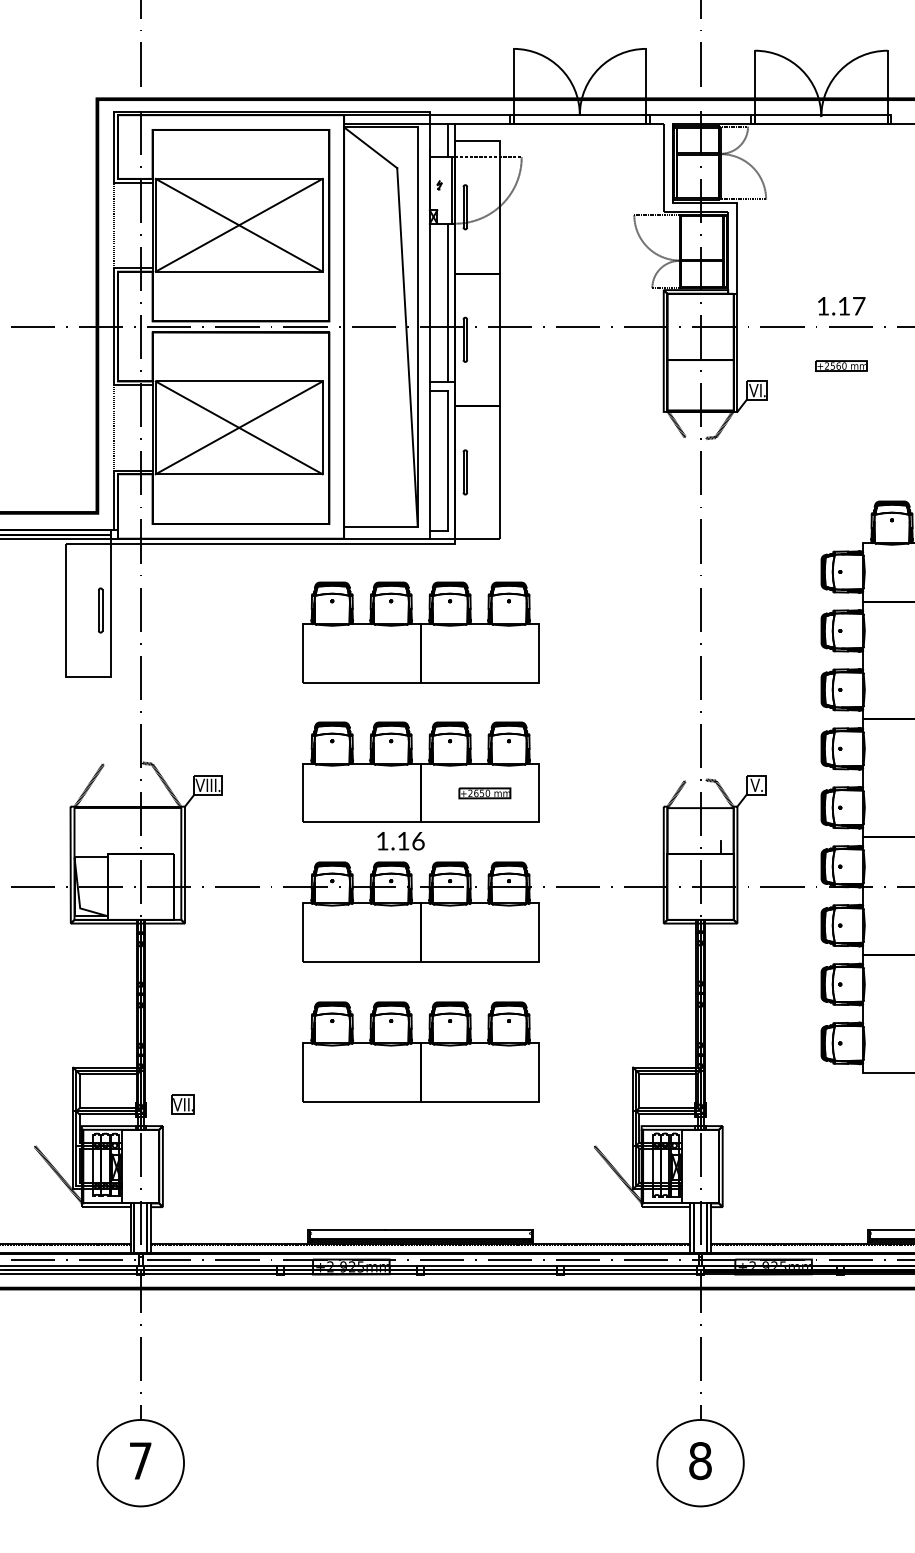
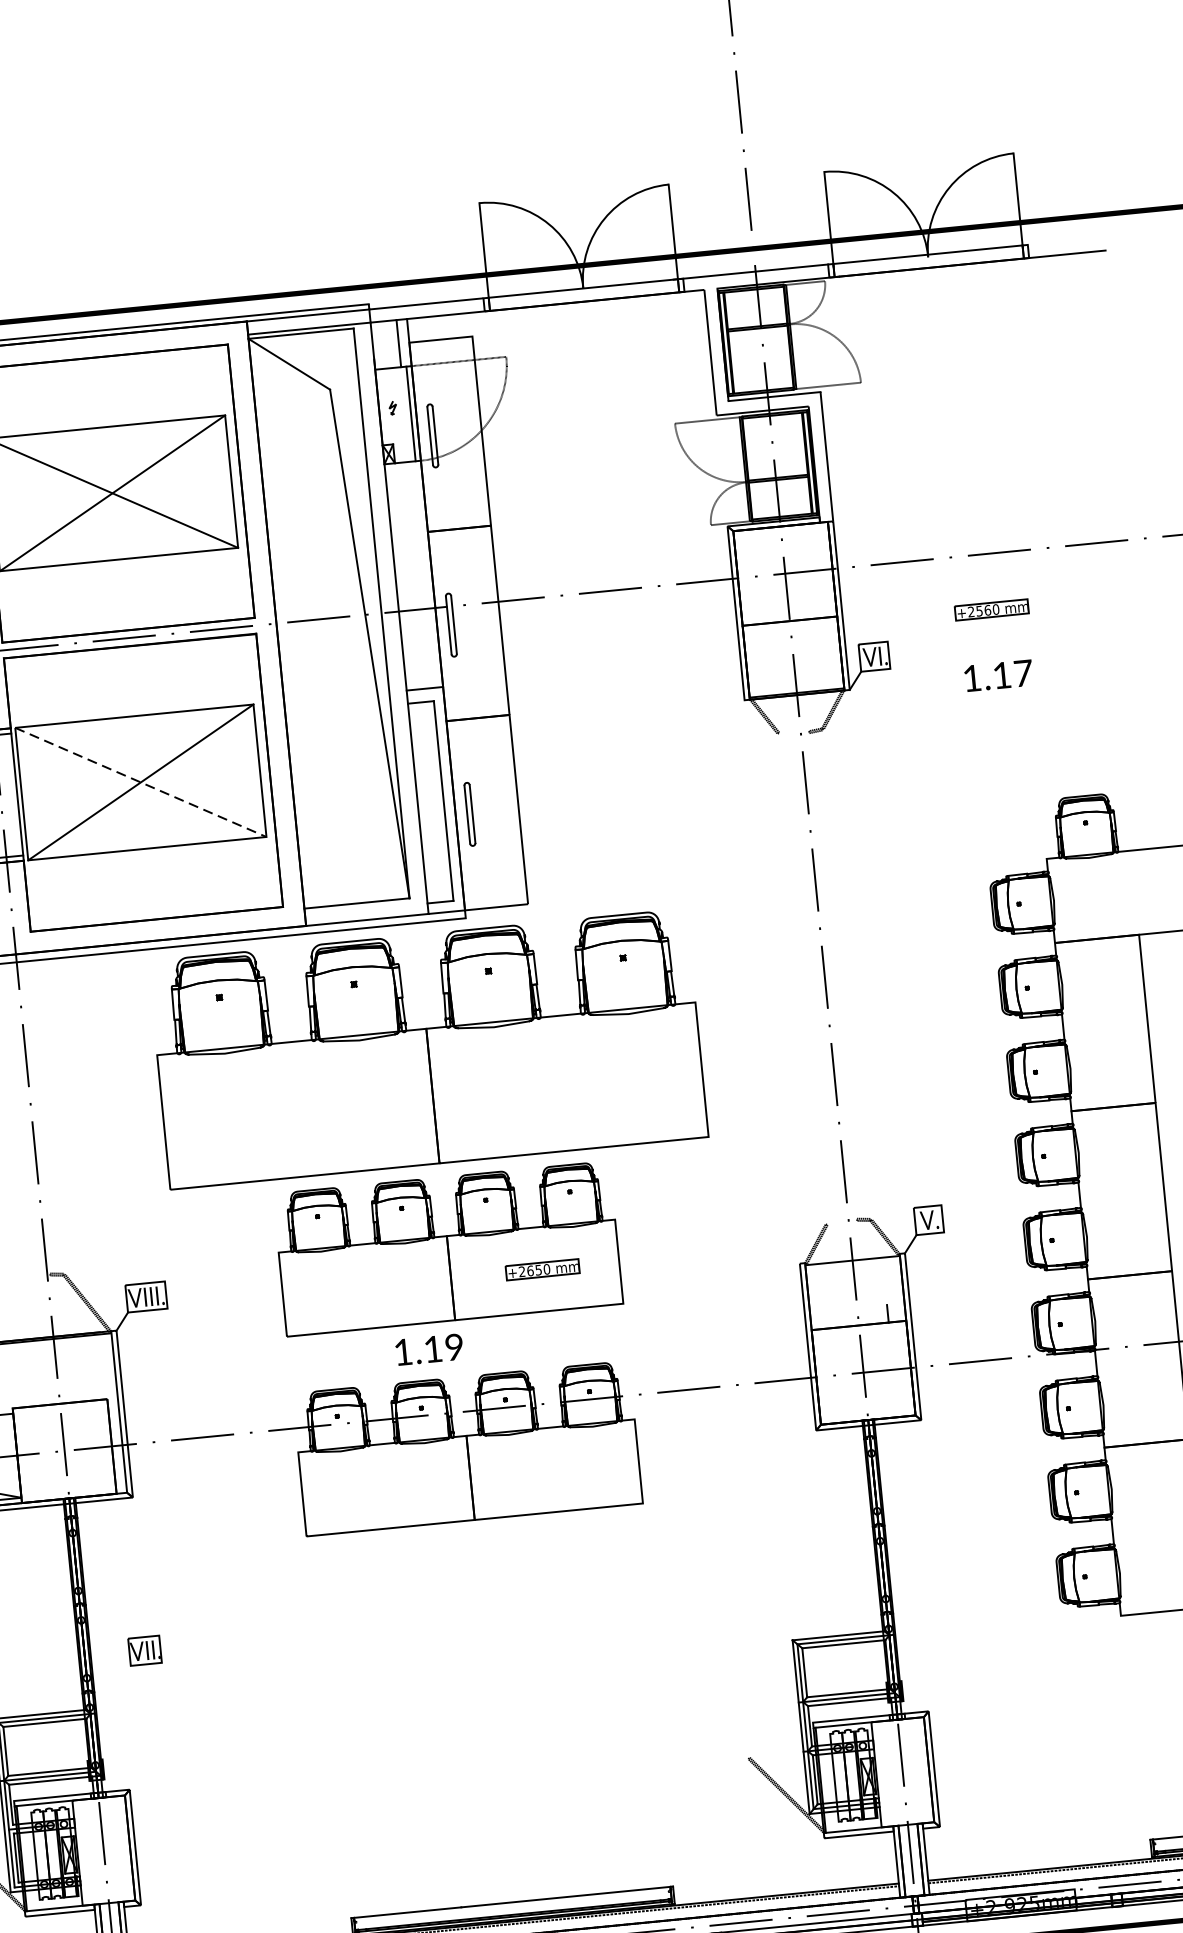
line: (448, 302) -> (422, 574), removed
text: (841, 306) -> (998, 676), moved
line: (239, 428) -> (141, 783), solid -> dashed
part: (420, 632) -> (428, 1049), size x1.6
text: (418, 840) -> (454, 1346), 1.16 -> 1.19
part: (420, 1051) -> (486, 1647), removed
part: (182, 1104) -> (144, 1650), moved

